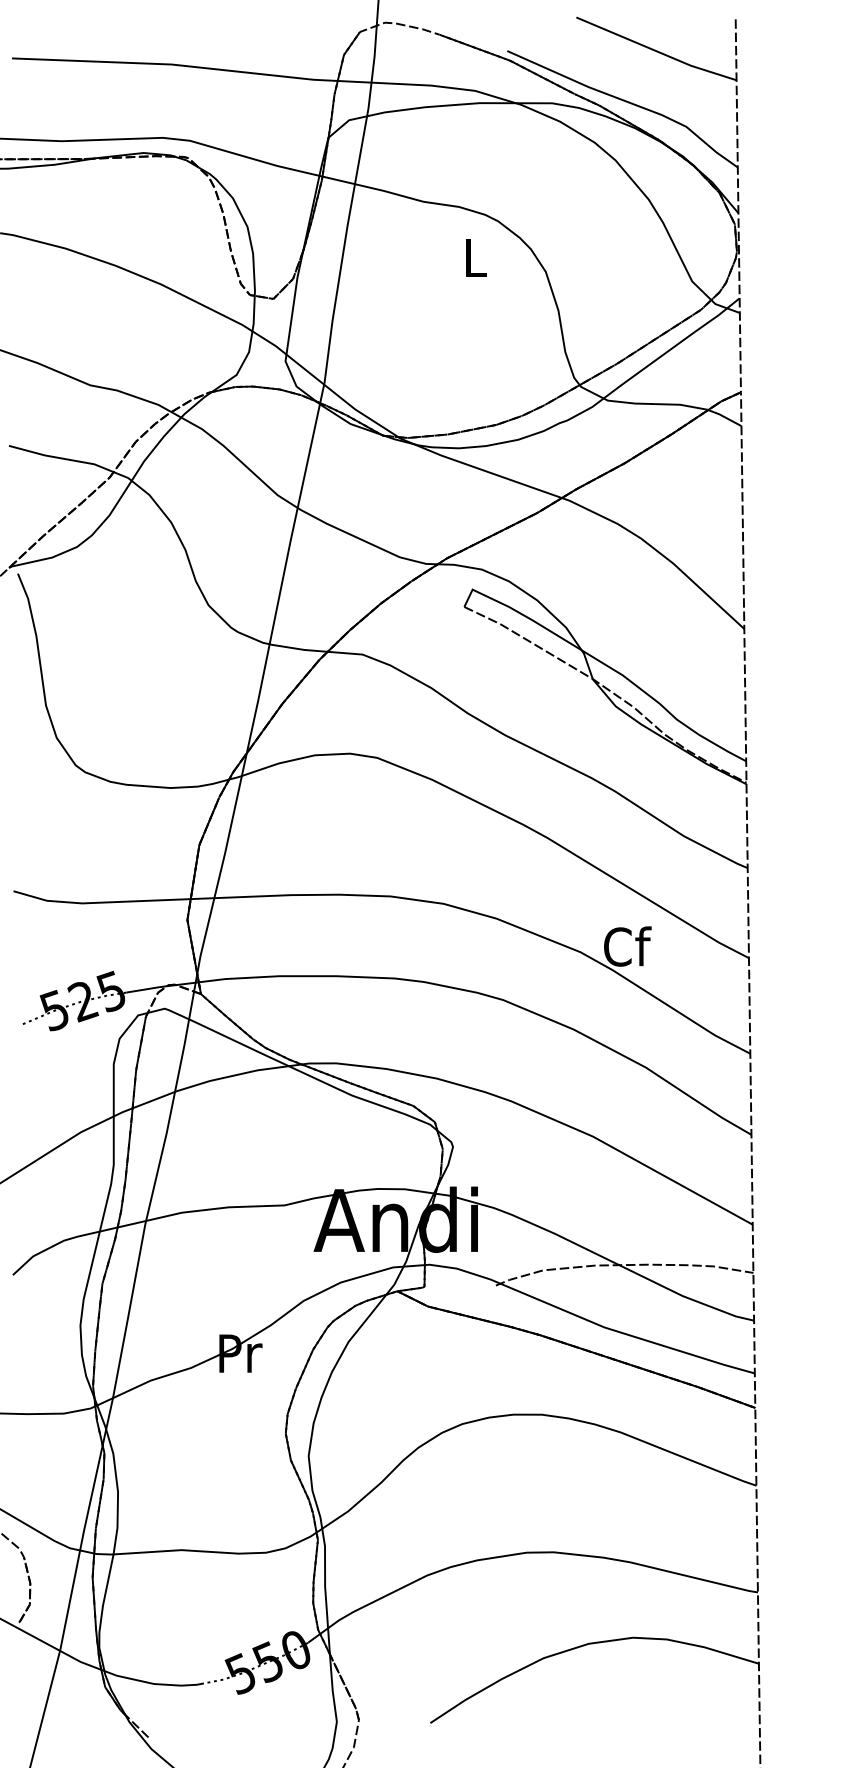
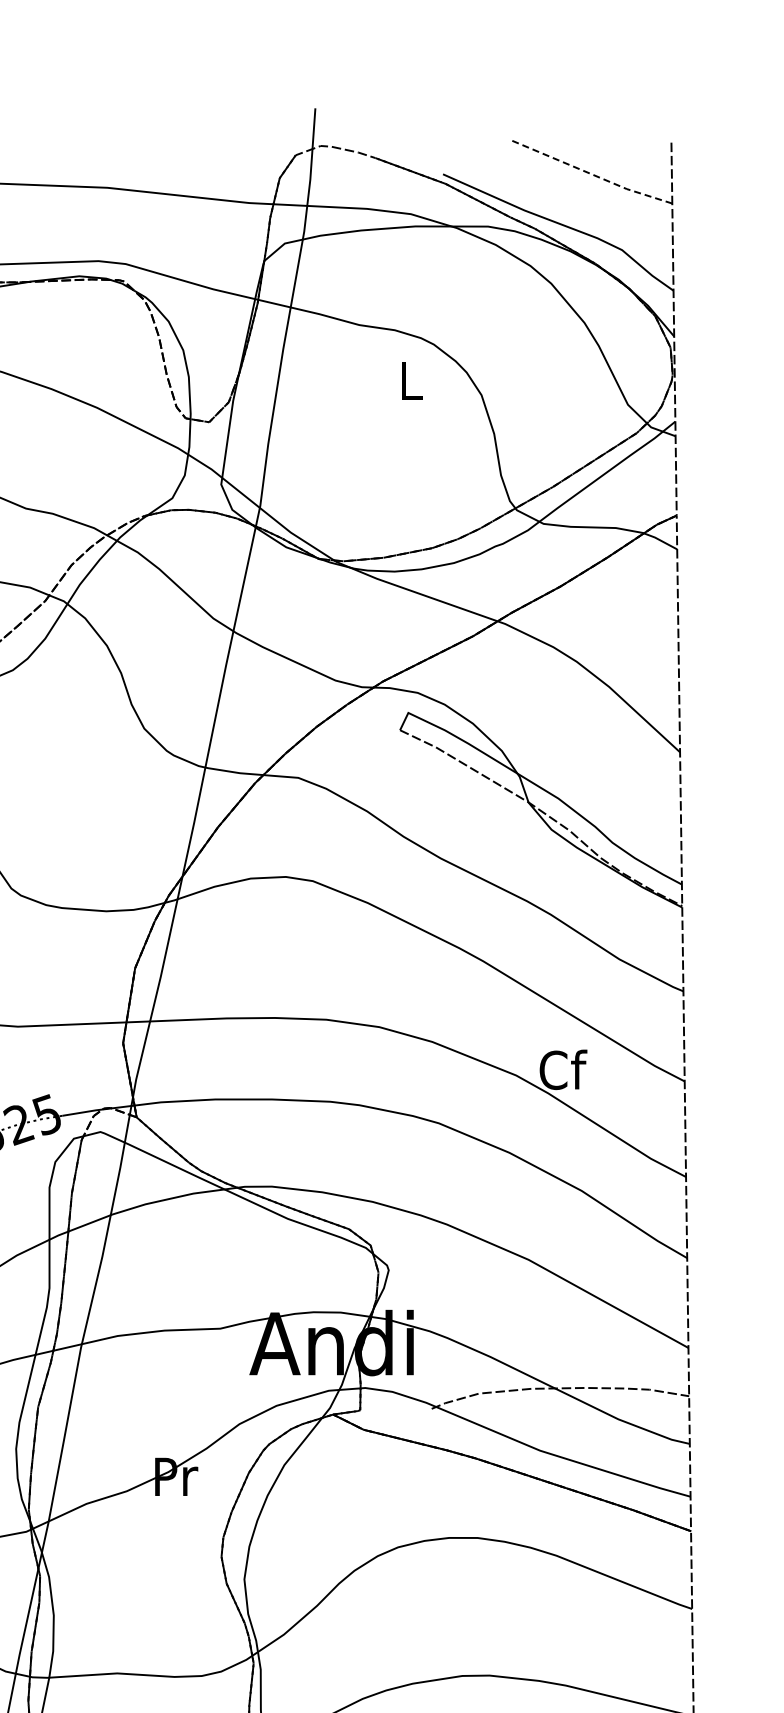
line: (656, 51) -> (592, 174), solid -> dashed

